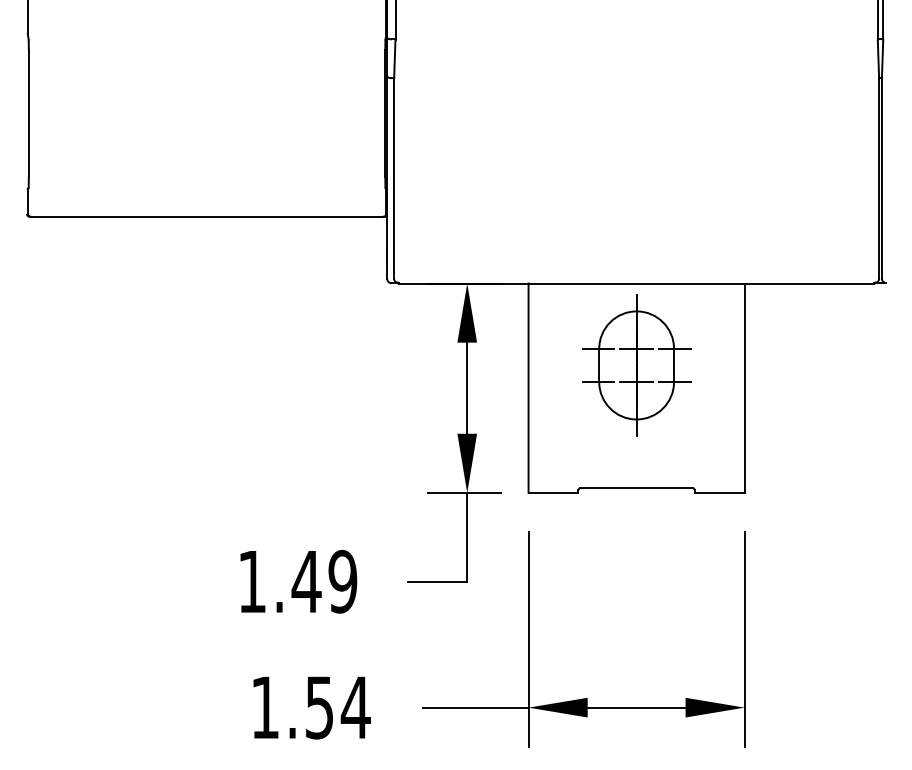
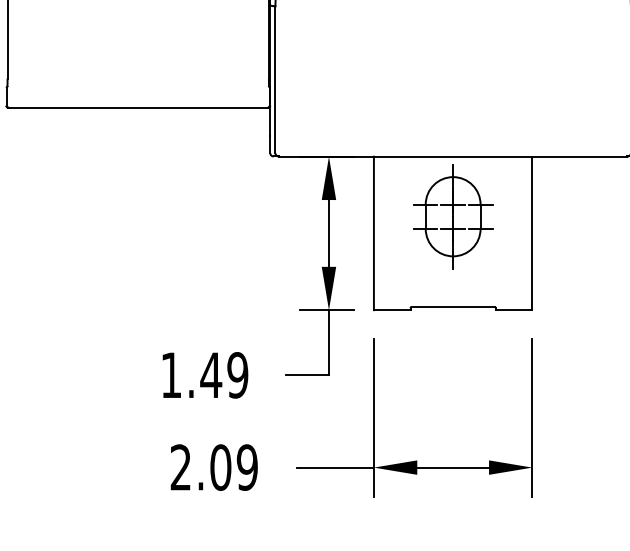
text: (310, 707) -> (214, 467), 1.54 -> 2.09

